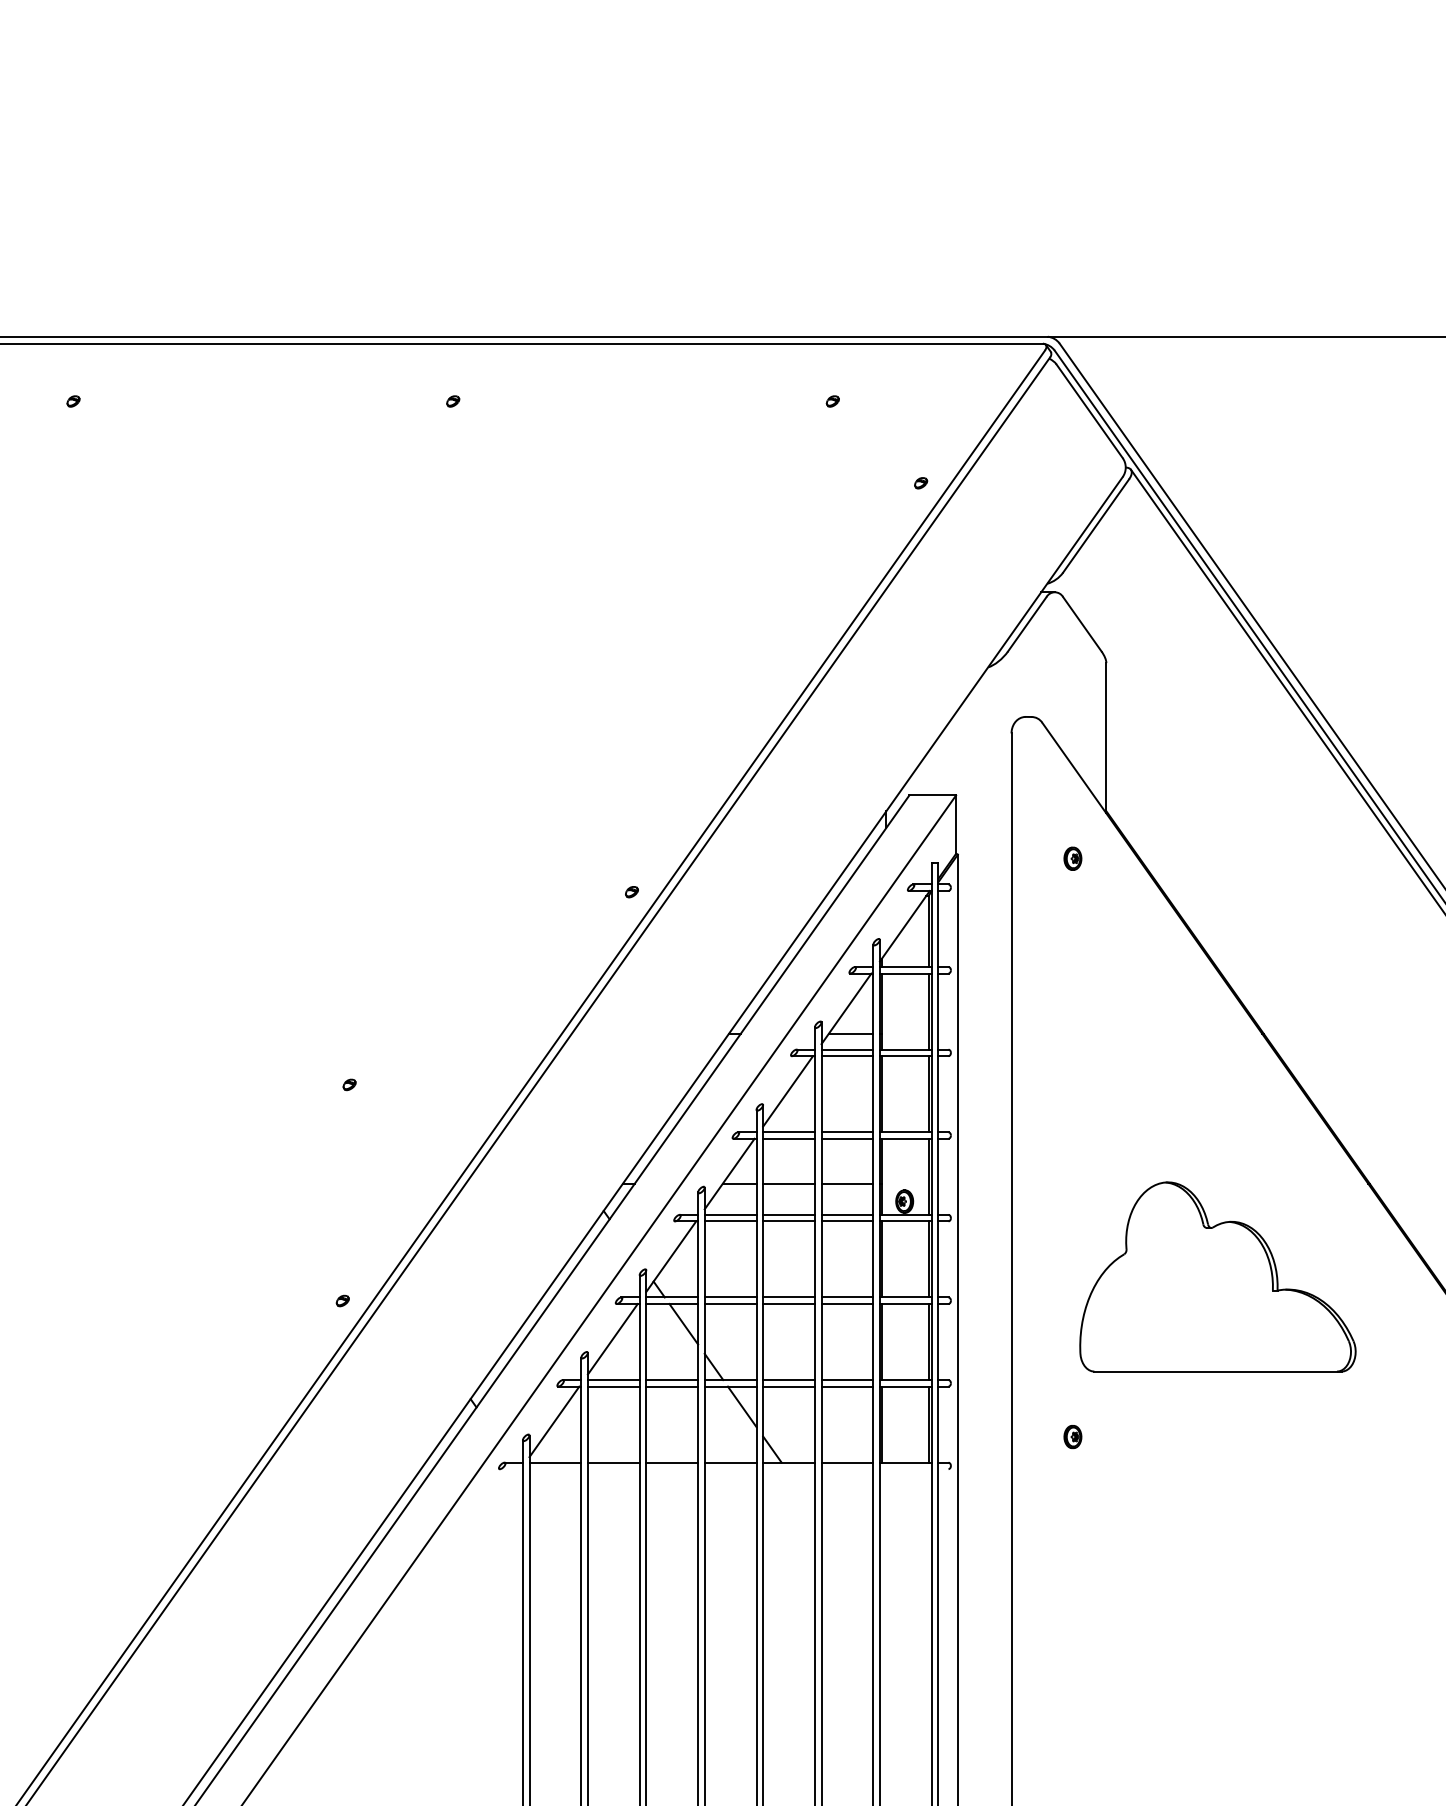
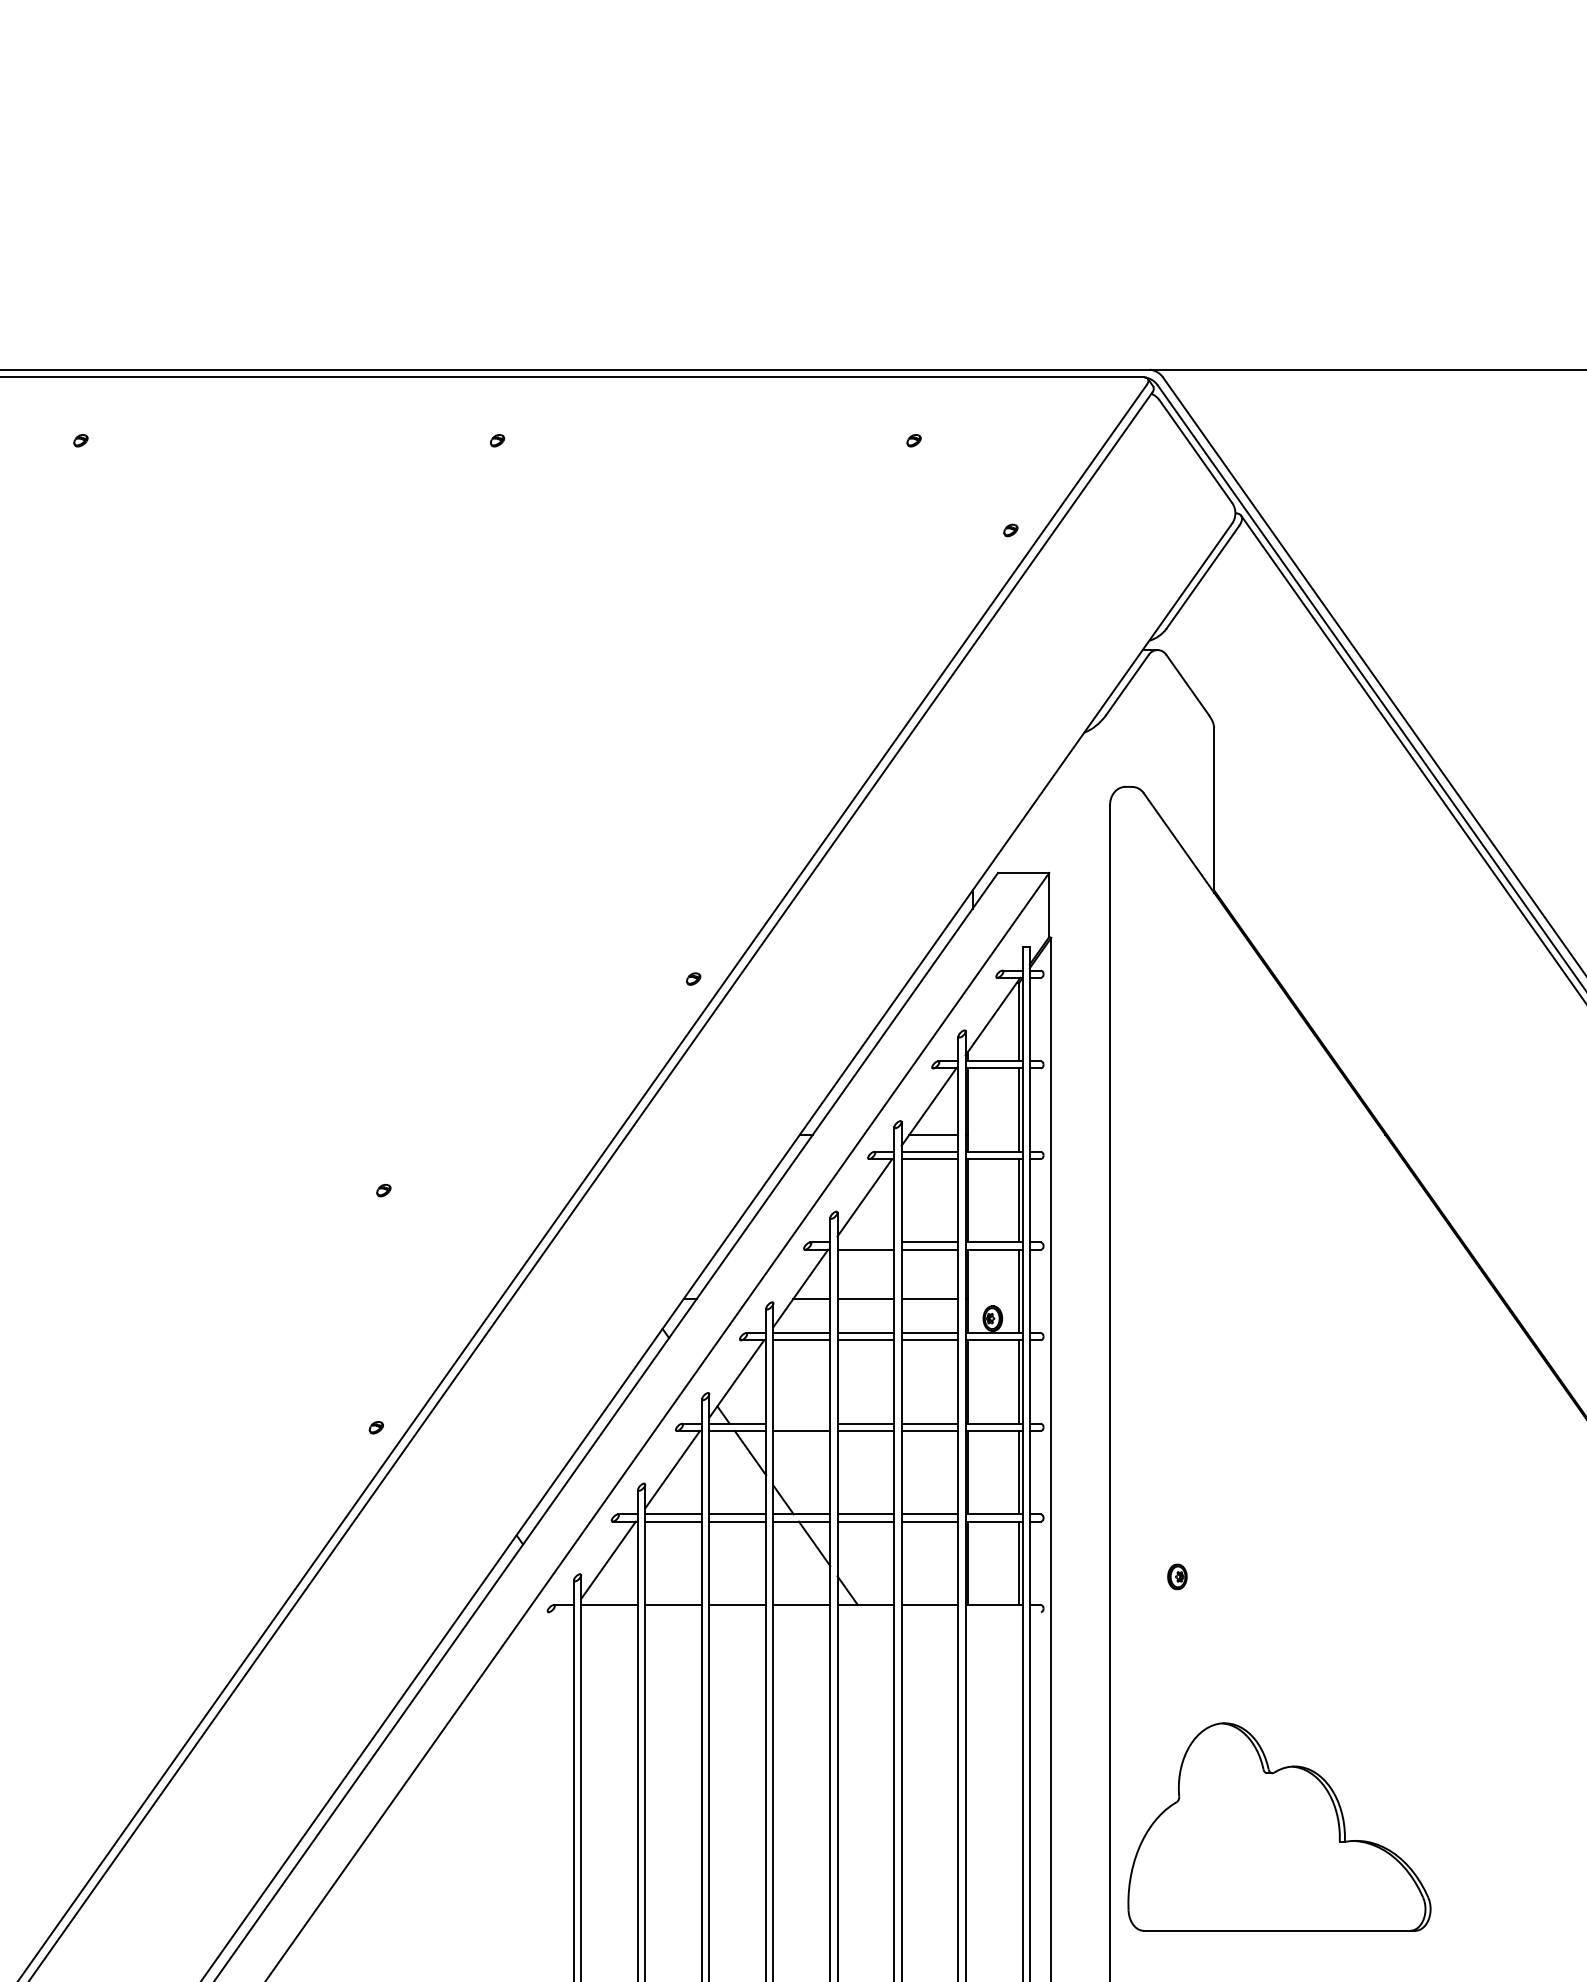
part: (1072, 858) -> (1176, 942), removed
line: (788, 1132) -> (865, 1242), removed
part: (1217, 1276) -> (1279, 1826), moved
line: (730, 1297) -> (801, 1423), removed

